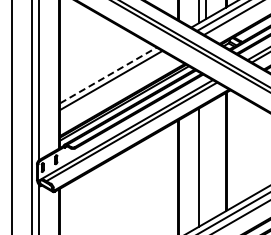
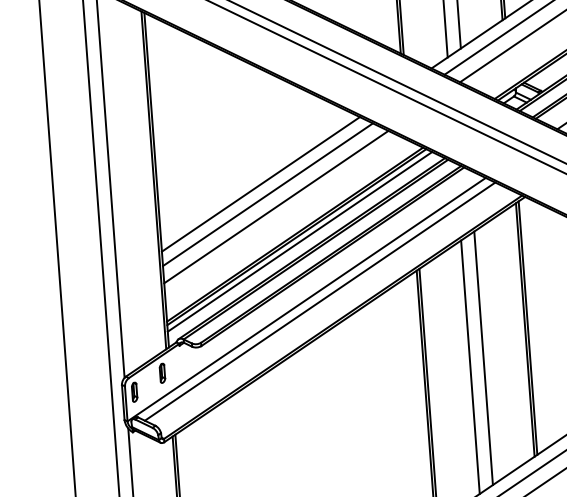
line: (108, 75) -> (261, 184), dashed -> solid
line: (114, 86) -> (275, 206), added
line: (205, 163) -> (483, 357), added

